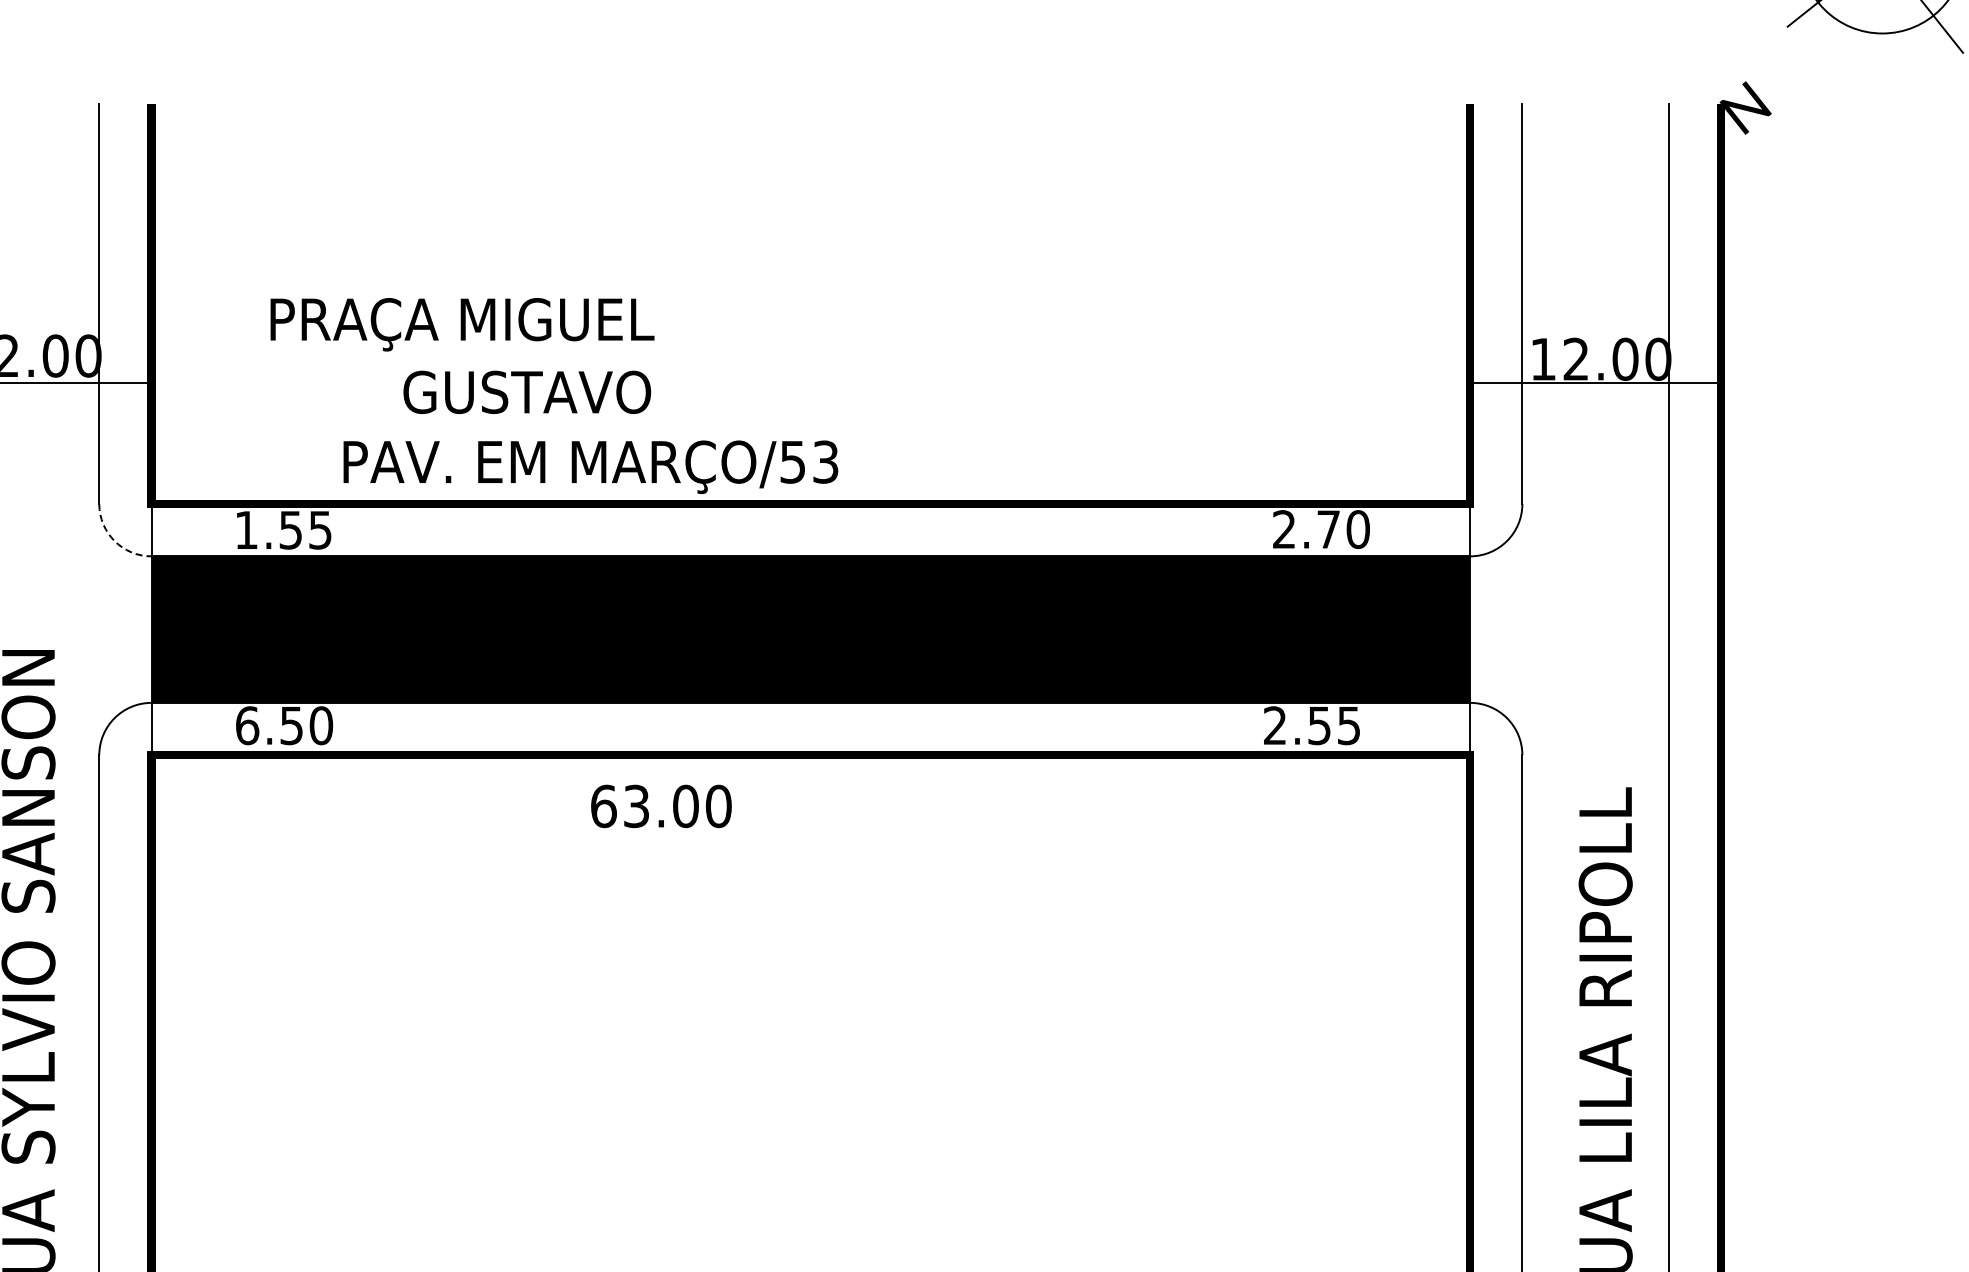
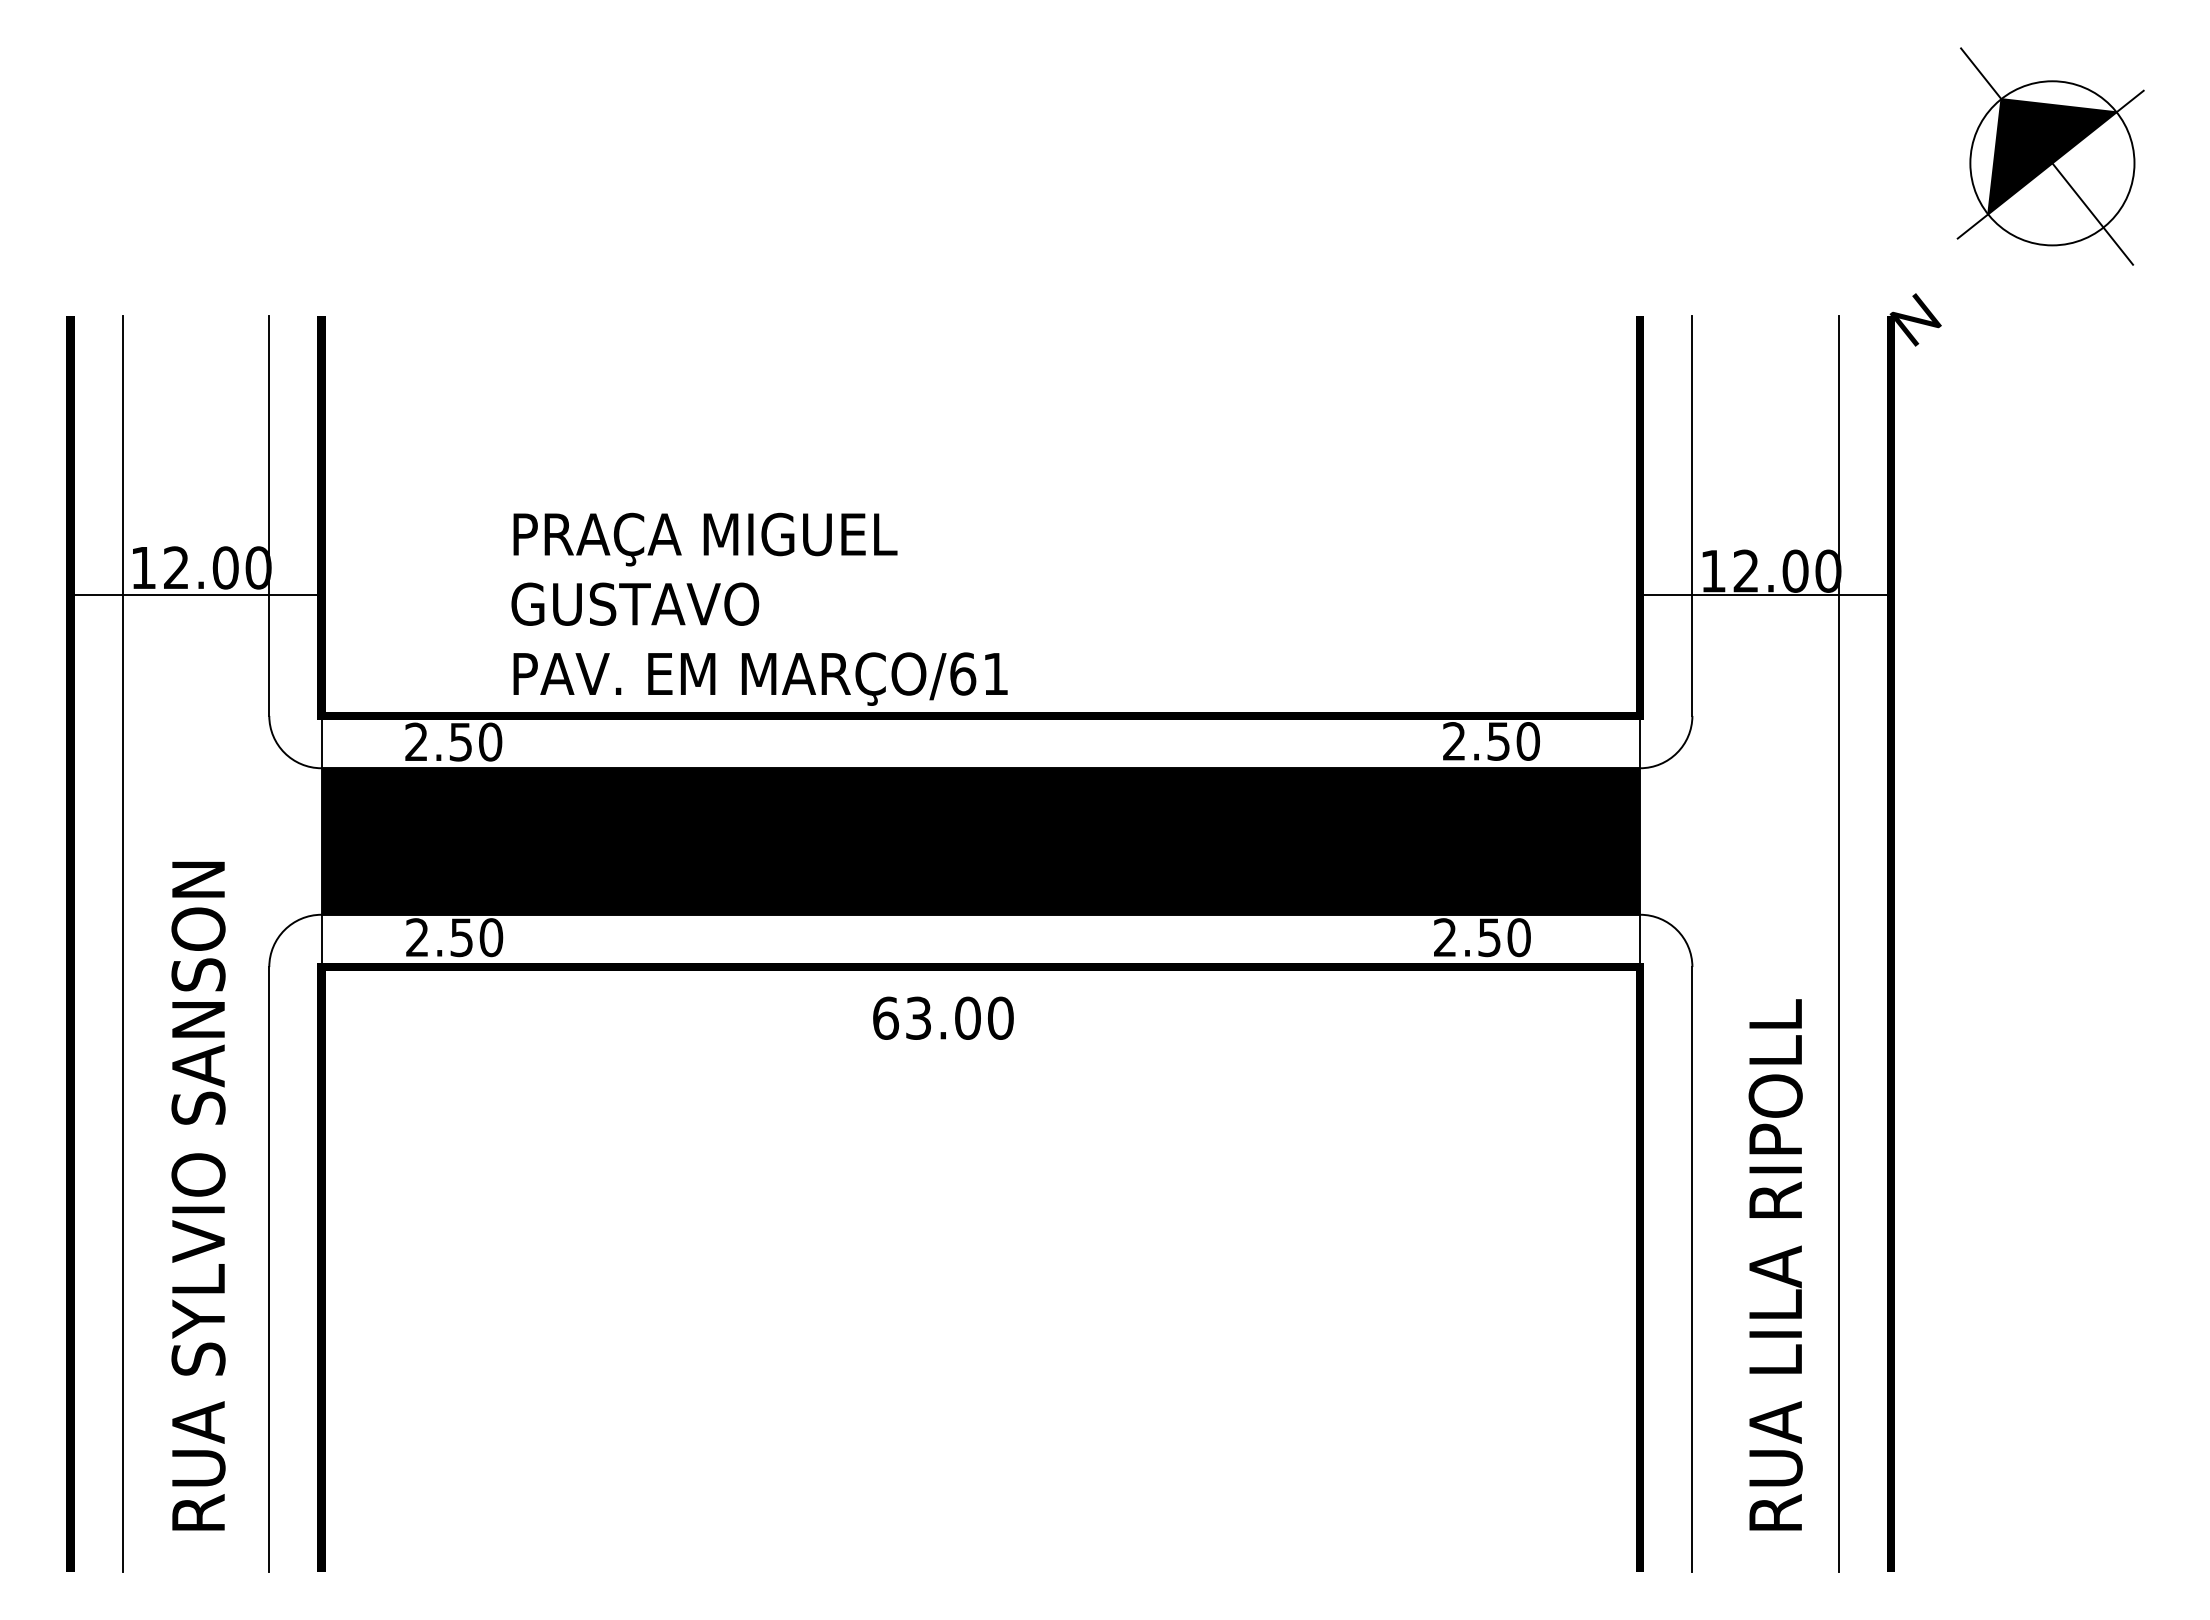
text: (462, 324) -> (705, 539), moved
text: (527, 391) -> (635, 603), moved
text: (809, 461) -> (979, 673), MARÇO/53 -> MARÇO/61
text: (283, 529) -> (453, 741), 1.55 -> 2.50
text: (1328, 529) -> (1498, 741), 2.70 -> 2.50
arc: (114, 540) -> (284, 752), dashed -> solid
text: (247, 725) -> (417, 937), 6.50 -> 2.50
text: (1348, 725) -> (1518, 937), 2.55 -> 2.50
text: (661, 805) -> (943, 1017), moved

